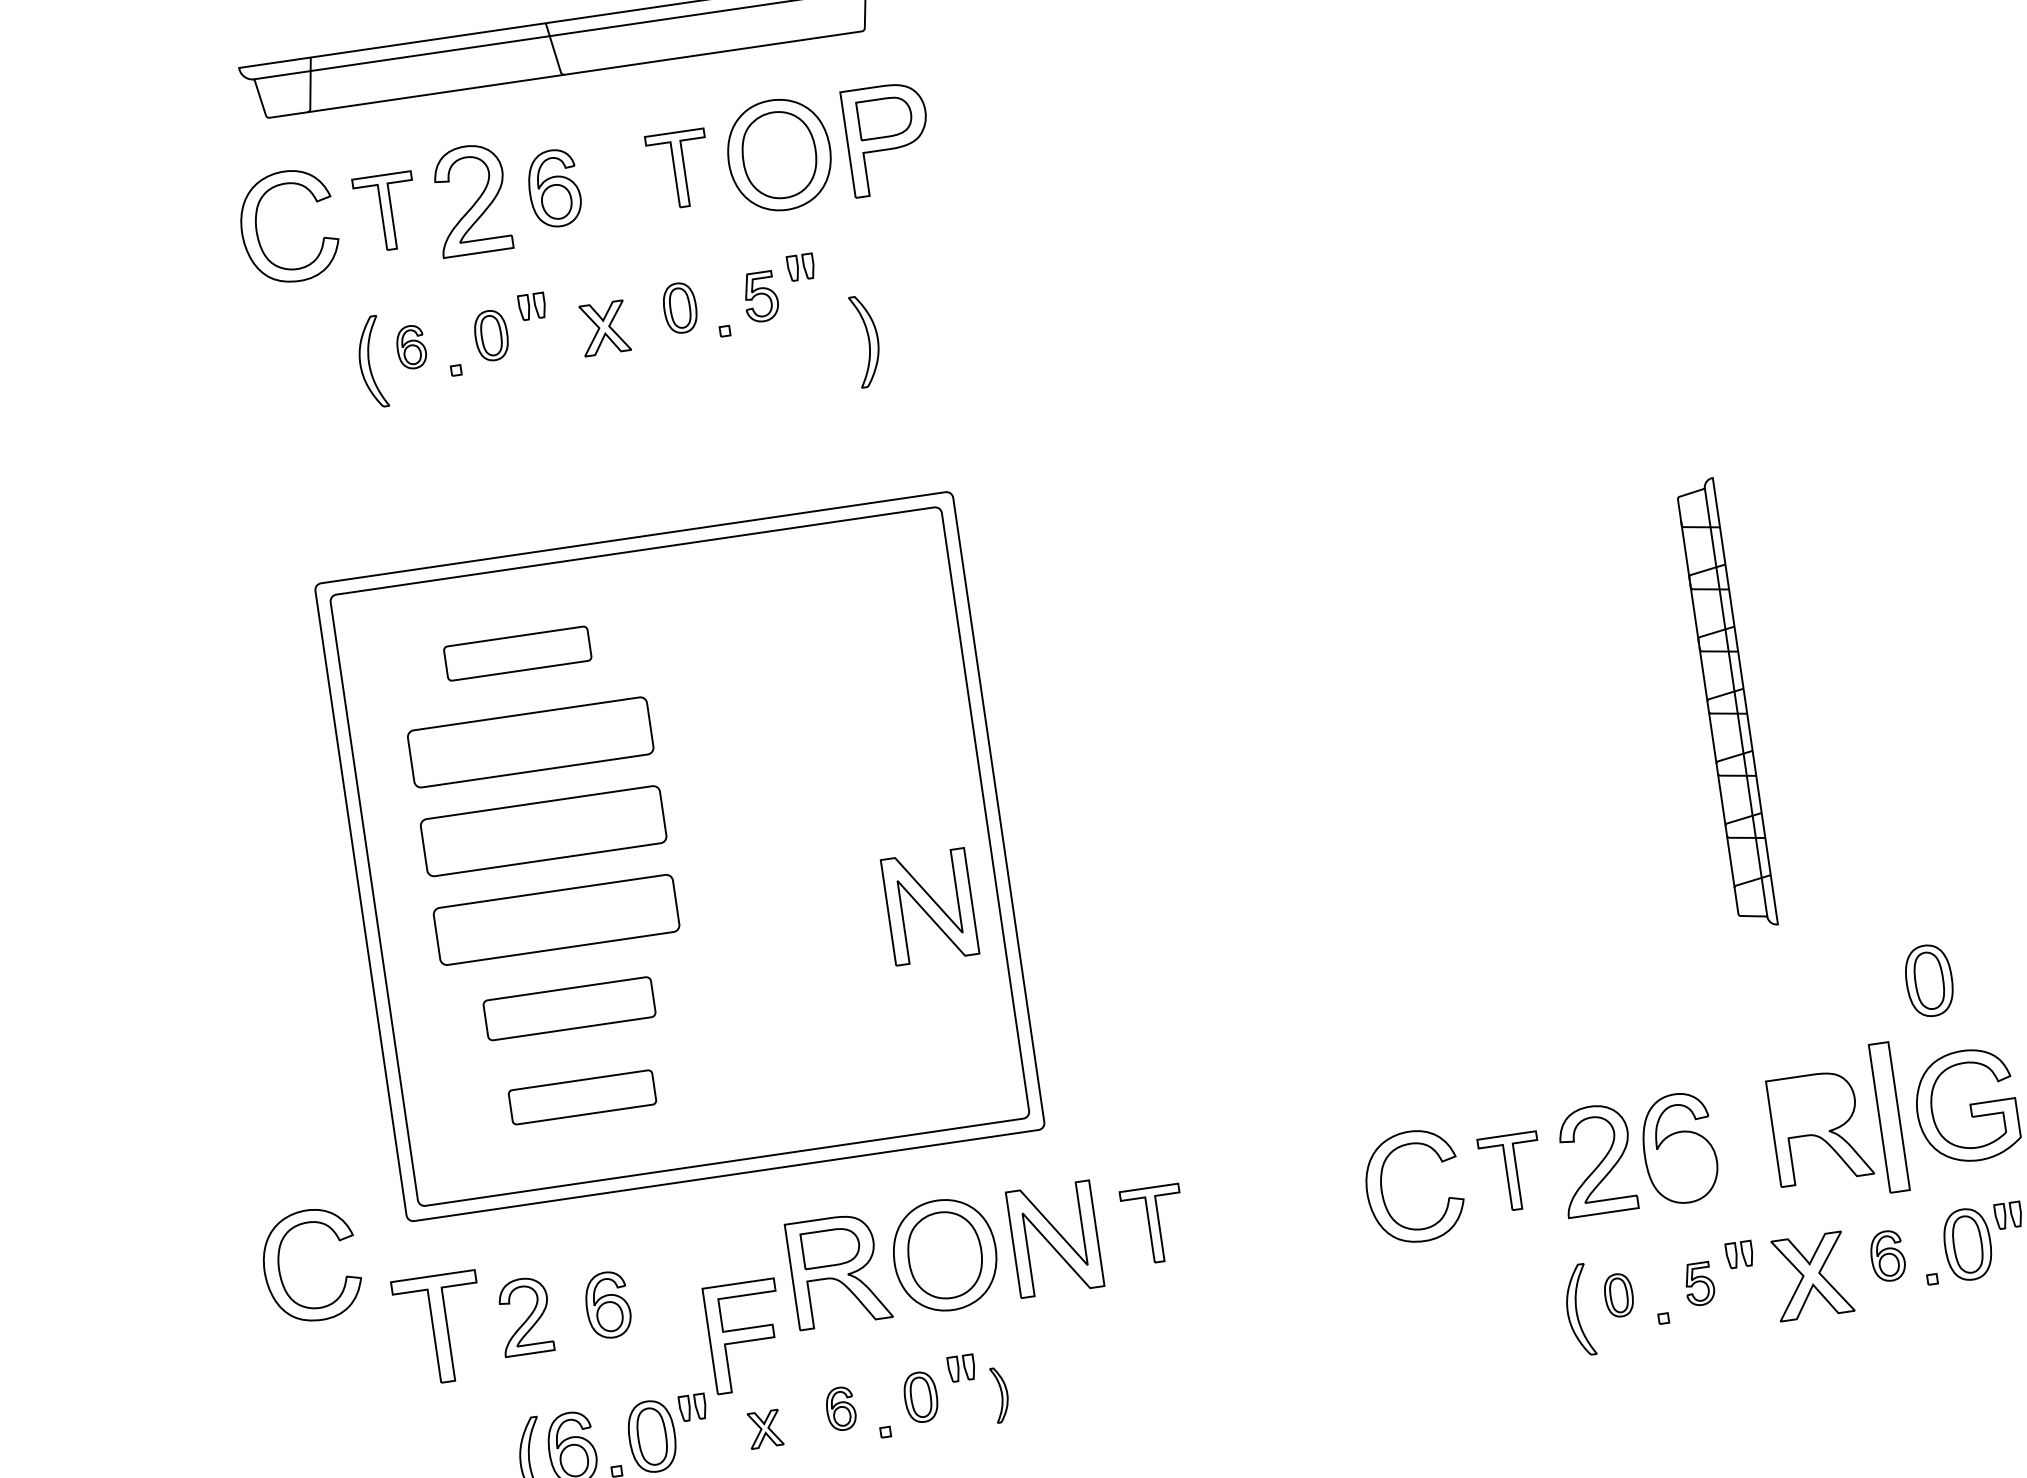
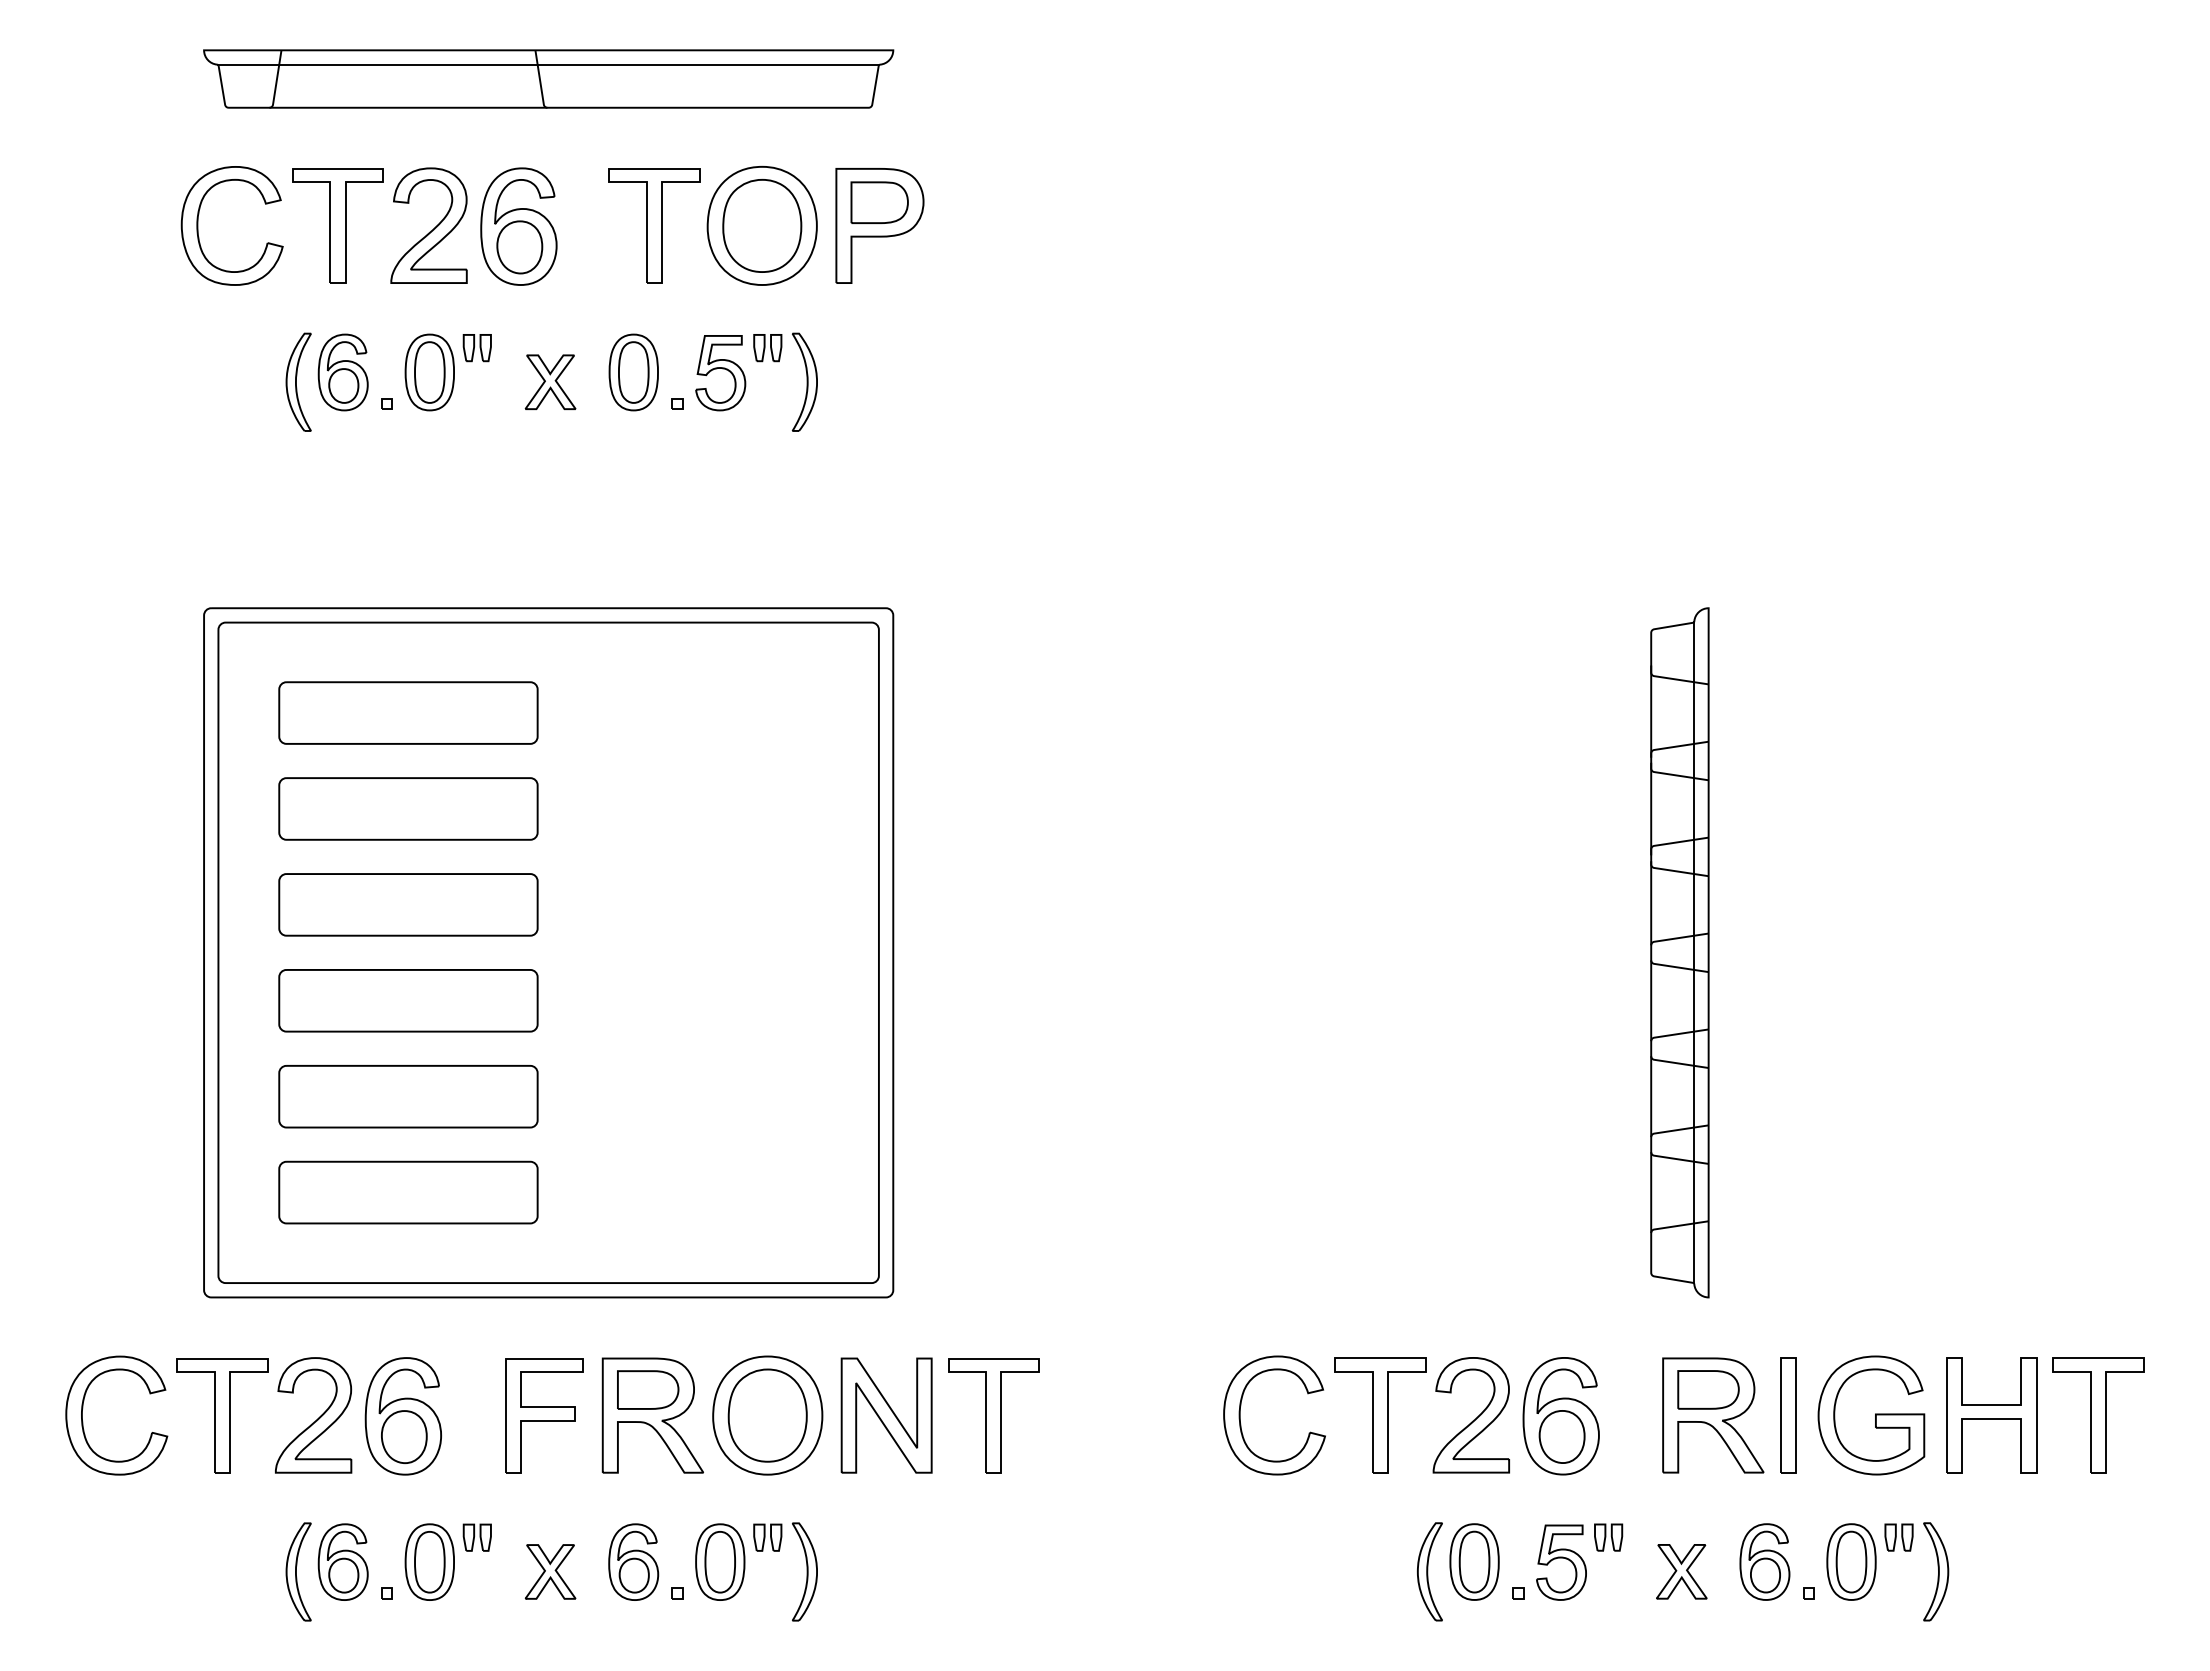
part: (679, 169) -> (654, 225), size x1.43
part: (553, 188) -> (518, 226), size x1.43
part: (386, 212) -> (337, 225), size x1.43
part: (760, 297) -> (720, 373), size x1.43
part: (680, 308) -> (633, 372), size x1.43
part: (491, 335) -> (429, 372), size x1.43
part: (866, 340) -> (804, 381), moved
part: (410, 347) -> (342, 372), size x1.67
part: (517, 653) -> (408, 712), size x1.67
part: (1726, 703) -> (1679, 952), size x1.43
part: (929, 906) -> (805, 1044), removed
part: (1929, 980) -> (1851, 1276), removed
part: (569, 1008) -> (408, 1096), size x1.43
part: (582, 1097) -> (408, 1192), size x1.67
part: (1812, 1104) -> (1708, 1389), added
part: (1889, 1117) -> (1788, 1415), size x0.71
part: (1682, 1167) -> (1561, 1436), added
part: (1512, 1172) -> (1380, 1415), size x1.43
part: (1153, 1224) -> (993, 1415), size x1.43
part: (1887, 1255) -> (1764, 1561), size x1.43
part: (281, 1275) -> (83, 1421), moved
part: (1811, 1276) -> (1681, 1571), size x0.62
part: (1699, 1284) -> (1561, 1562), size x1.67
part: (1618, 1294) -> (1474, 1561), size x1.67
part: (607, 1305) -> (402, 1416), size x1.67
part: (524, 1316) -> (313, 1415), size x1.43
part: (745, 1336) -> (544, 1415), moved
part: (1000, 1394) -> (804, 1571), size x1.67
part: (921, 1396) -> (720, 1561), size x1.43
part: (840, 1408) -> (633, 1561), size x1.67
part: (765, 1428) -> (550, 1571), size x1.43

